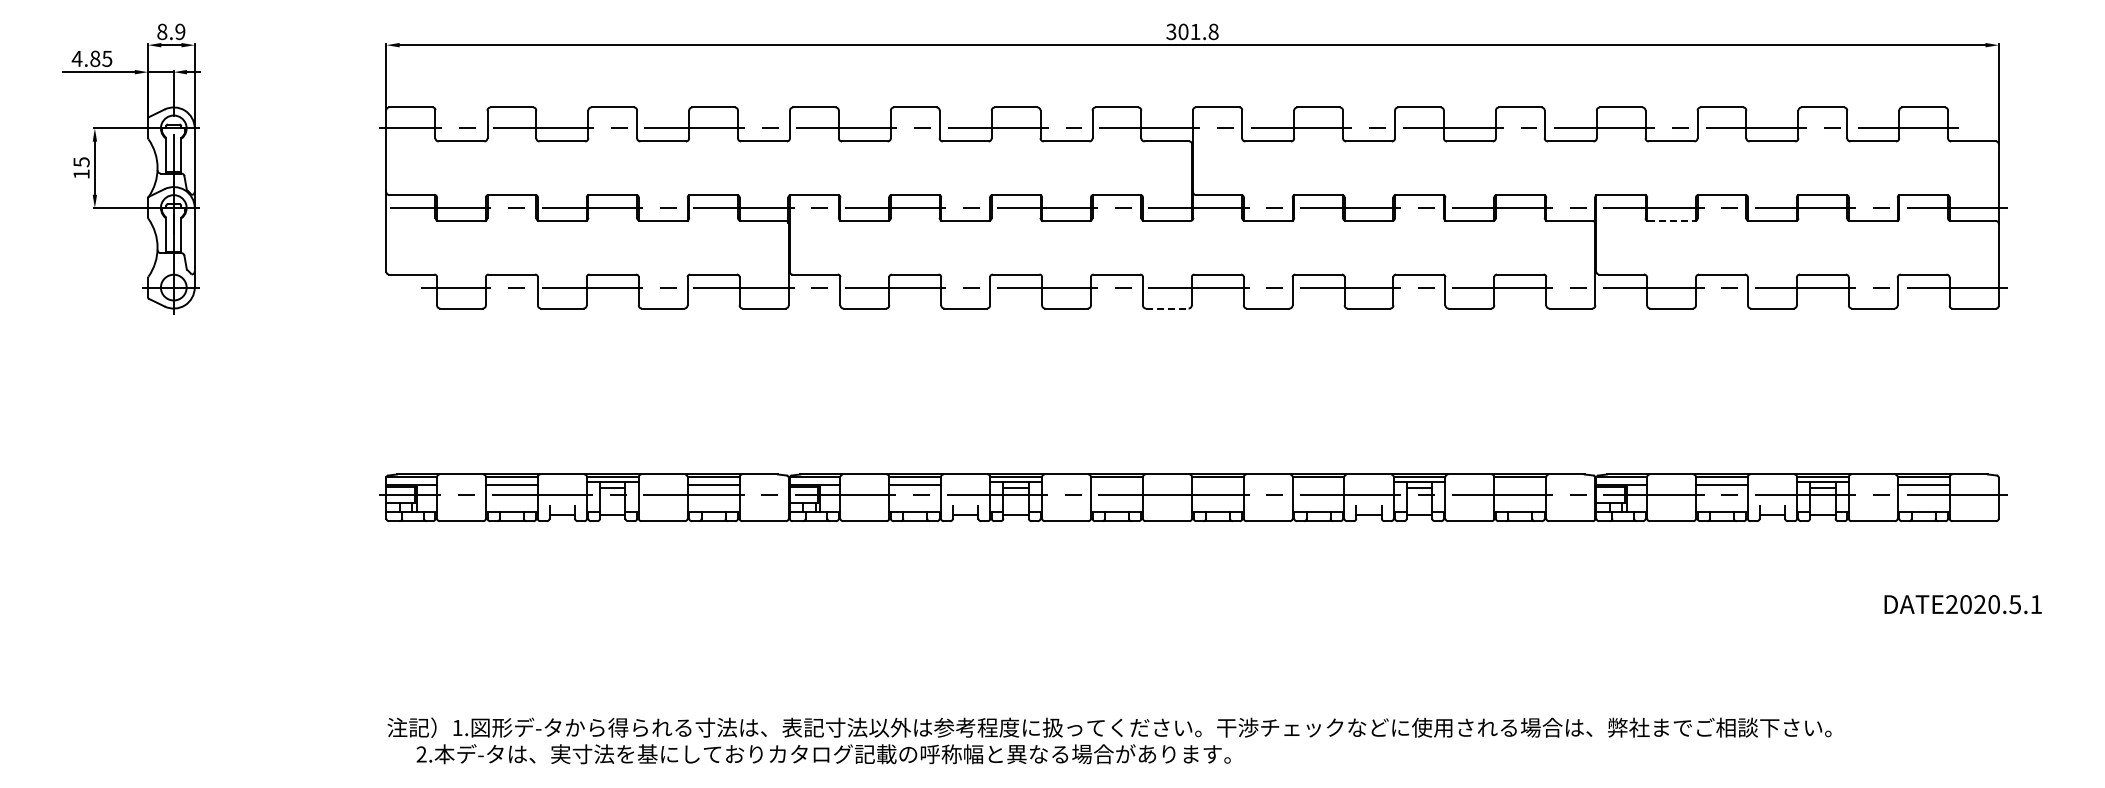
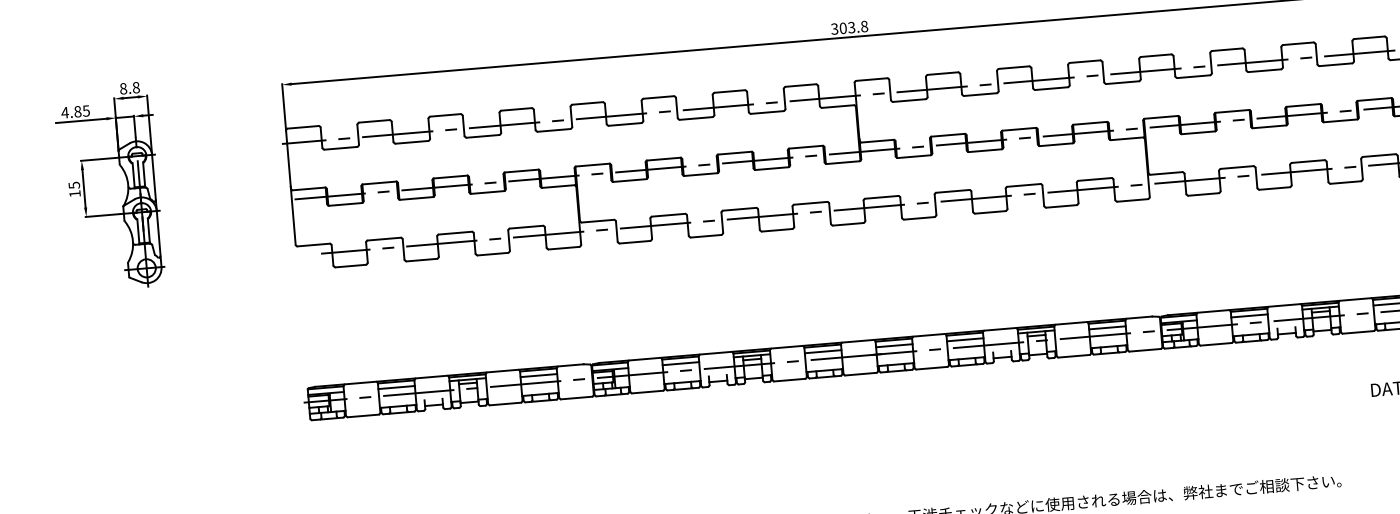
text: (180, 31) -> (136, 87), 8.9 -> 8.8
text: (1195, 31) -> (851, 27), 301.8 -> 303.8
line: (1672, 221) -> (1199, 133), dashed -> solid
line: (1167, 308) -> (848, 224), dashed -> solid
line: (1116, 485) -> (822, 352), added
line: (1217, 485) -> (894, 346), added
line: (1318, 485) -> (965, 340), added
line: (1520, 485) -> (1107, 328), added

